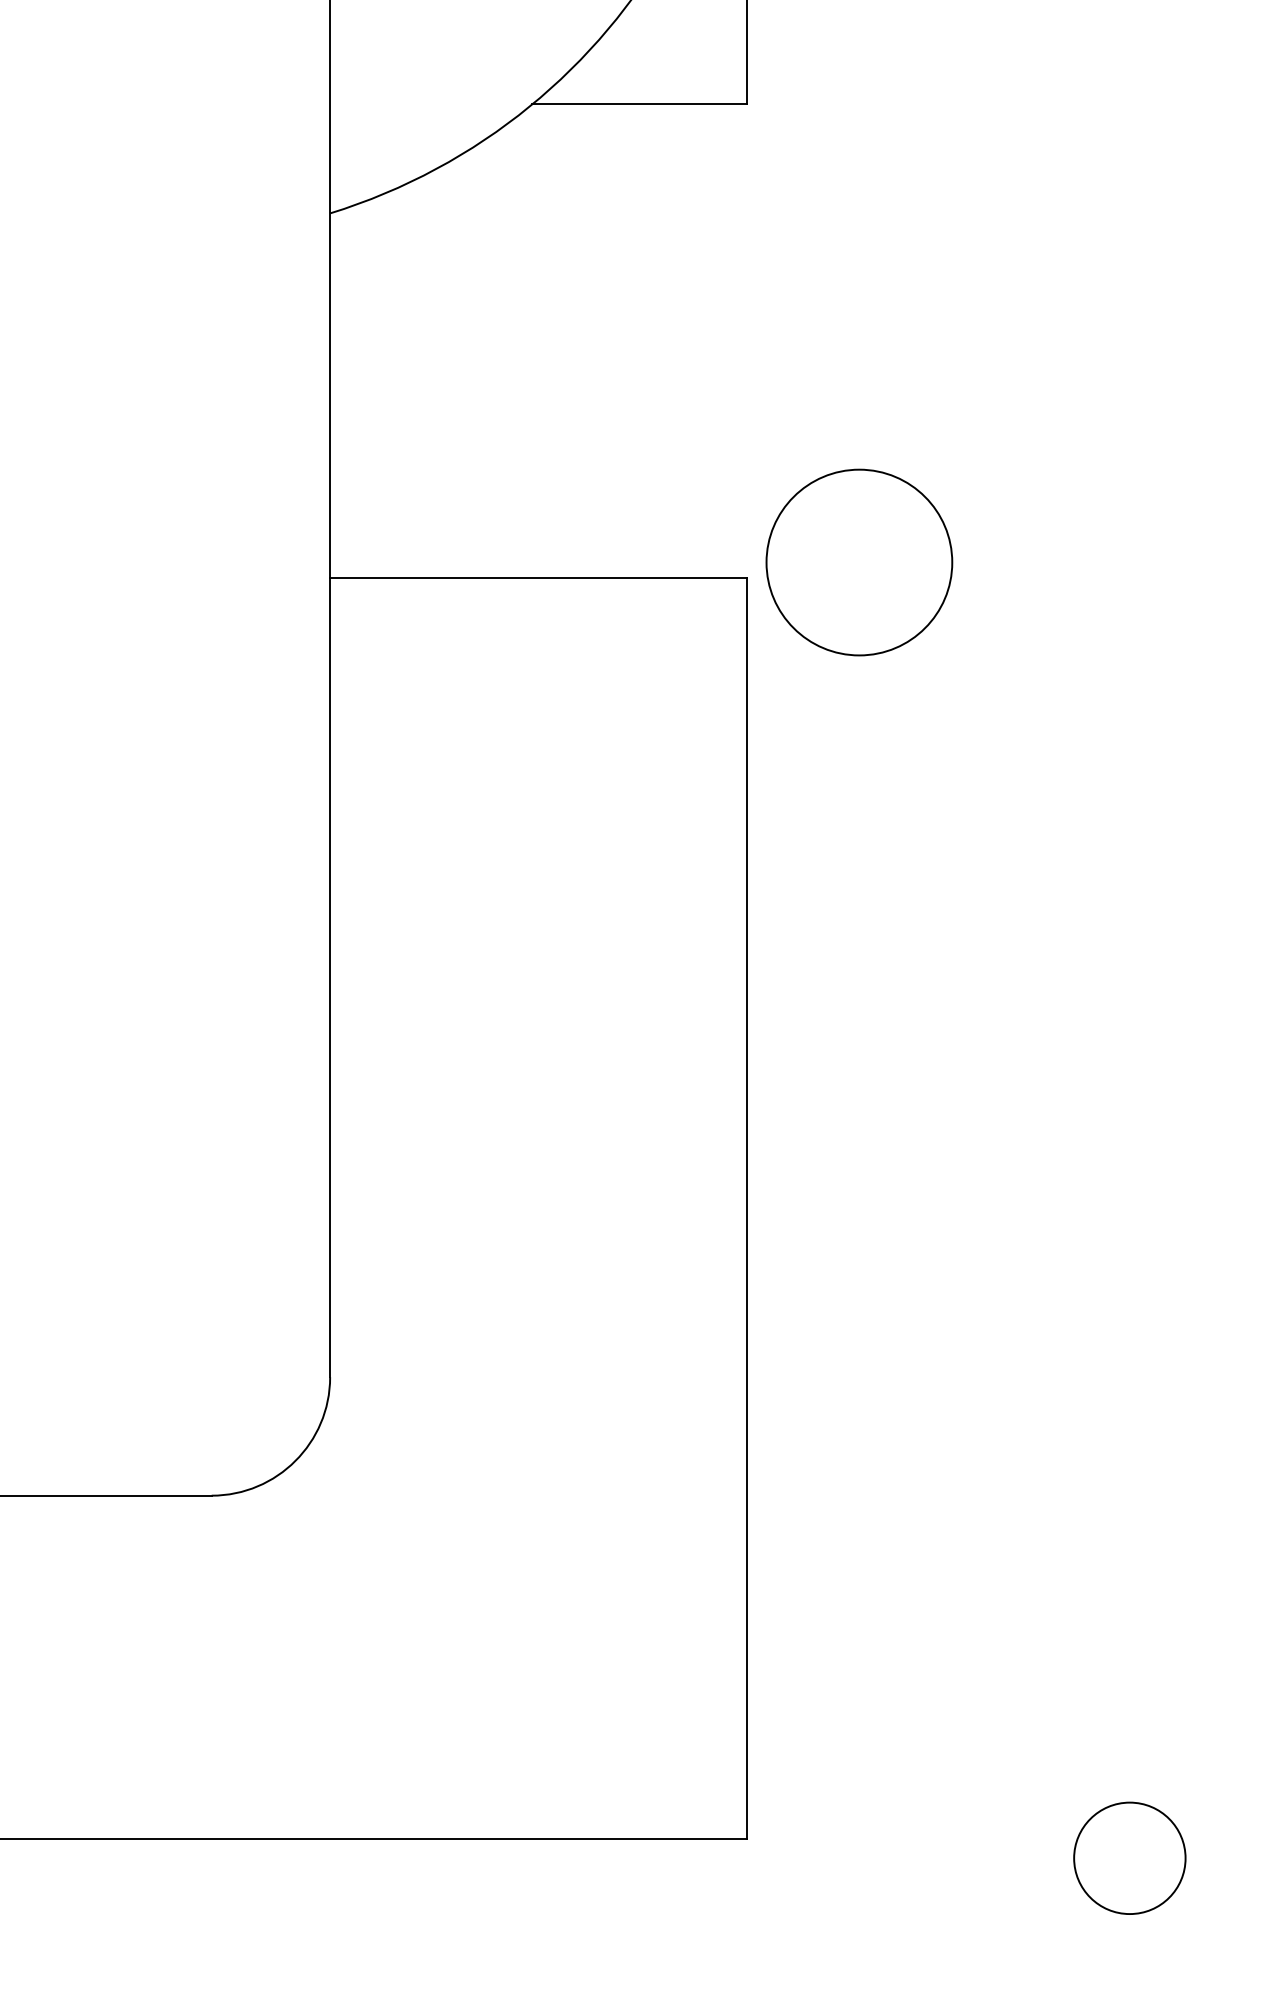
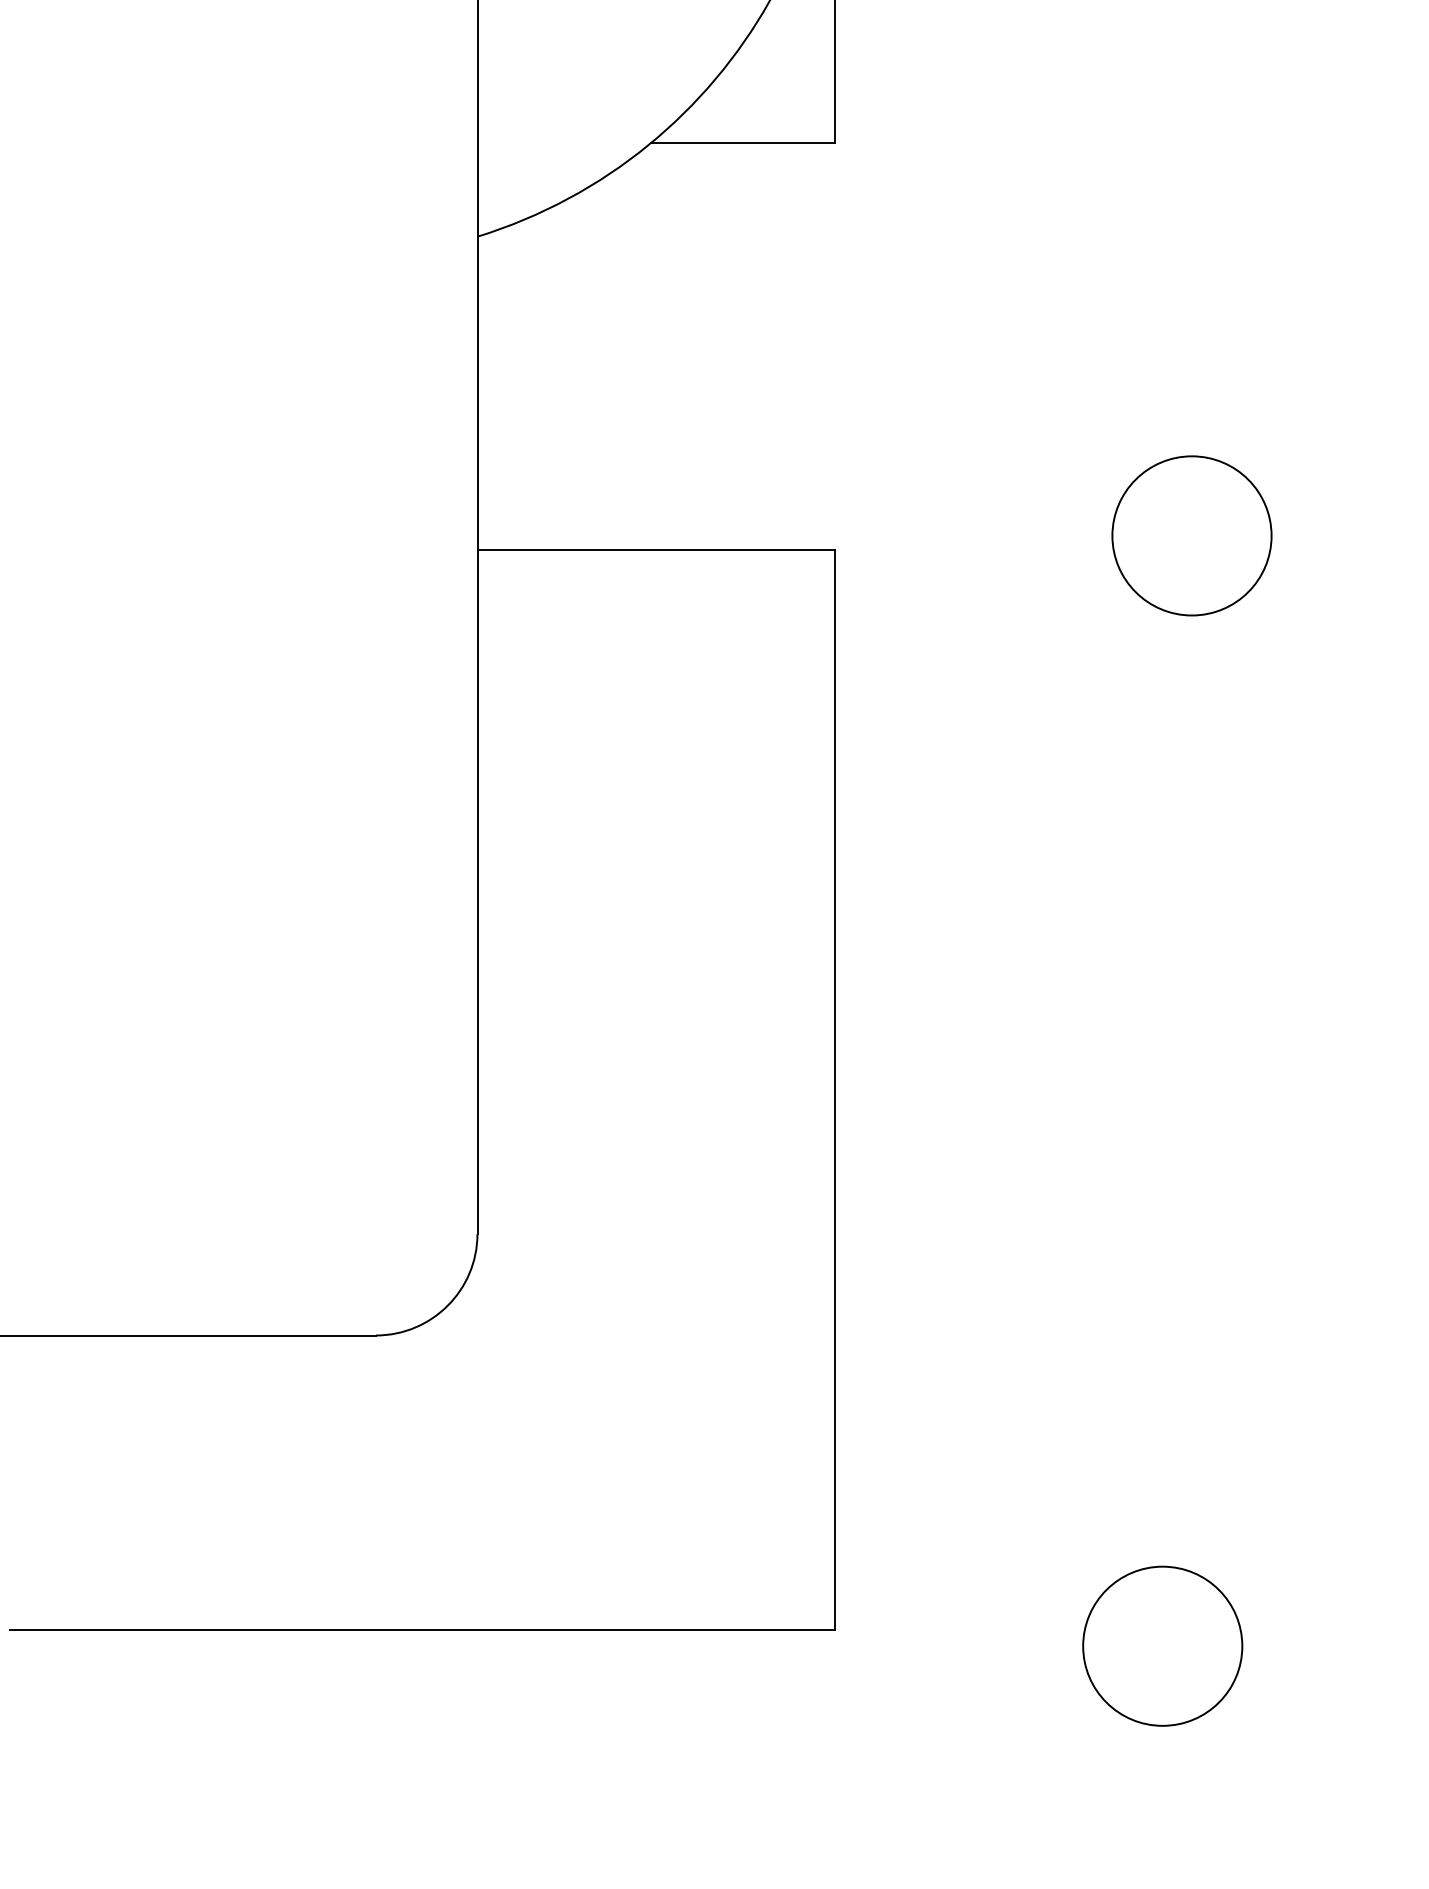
circle: (858, 562) -> (1191, 535), moved
circle: (1129, 1857) -> (1162, 1645), size x1.67

